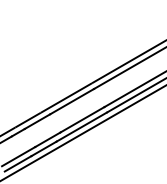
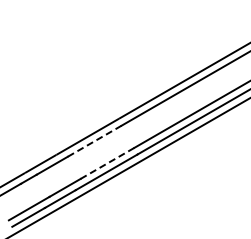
line: (71, 101) -> (94, 141), solid -> dashed
line: (82, 119) -> (107, 163), solid -> dashed

